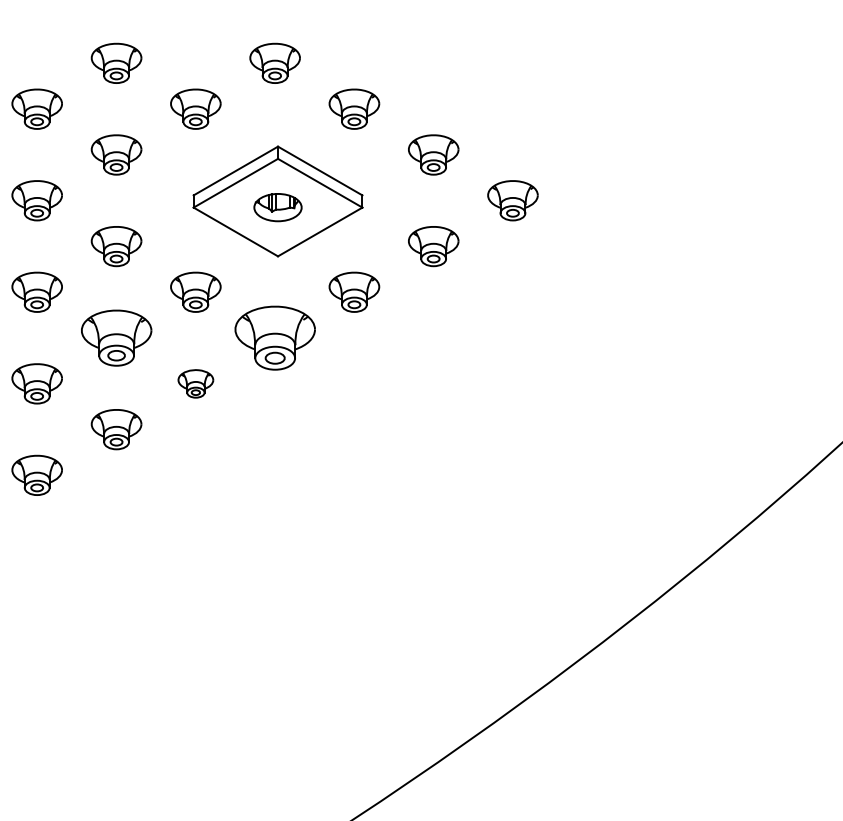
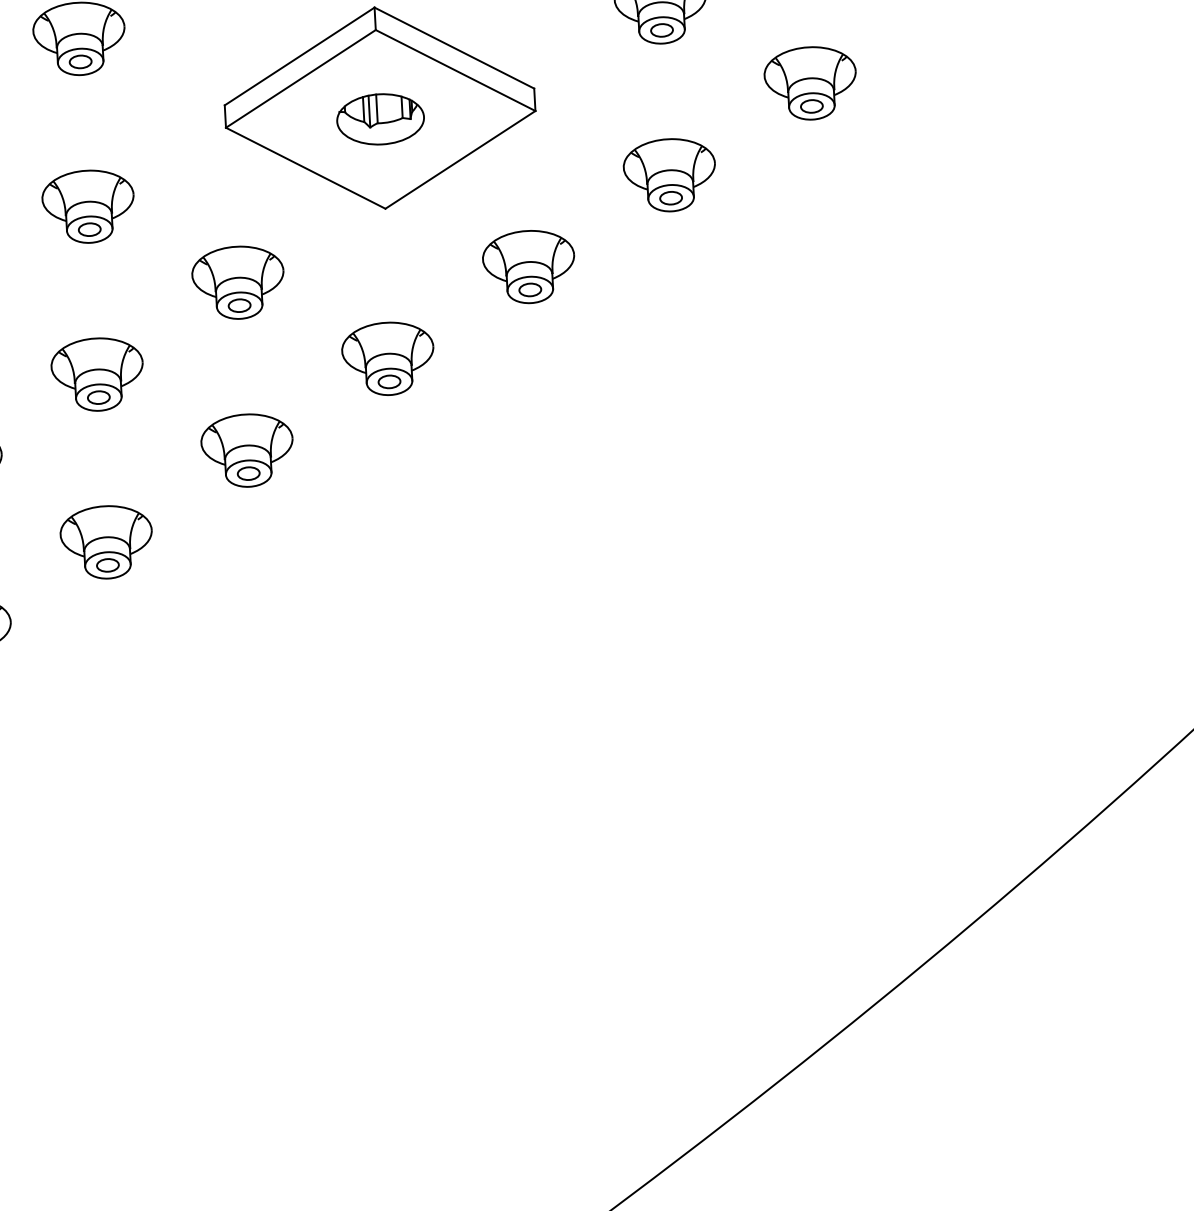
part: (116, 337) -> (97, 373), size x0.71
part: (274, 337) -> (387, 357), size x0.62
part: (195, 383) -> (246, 450), size x1.43

